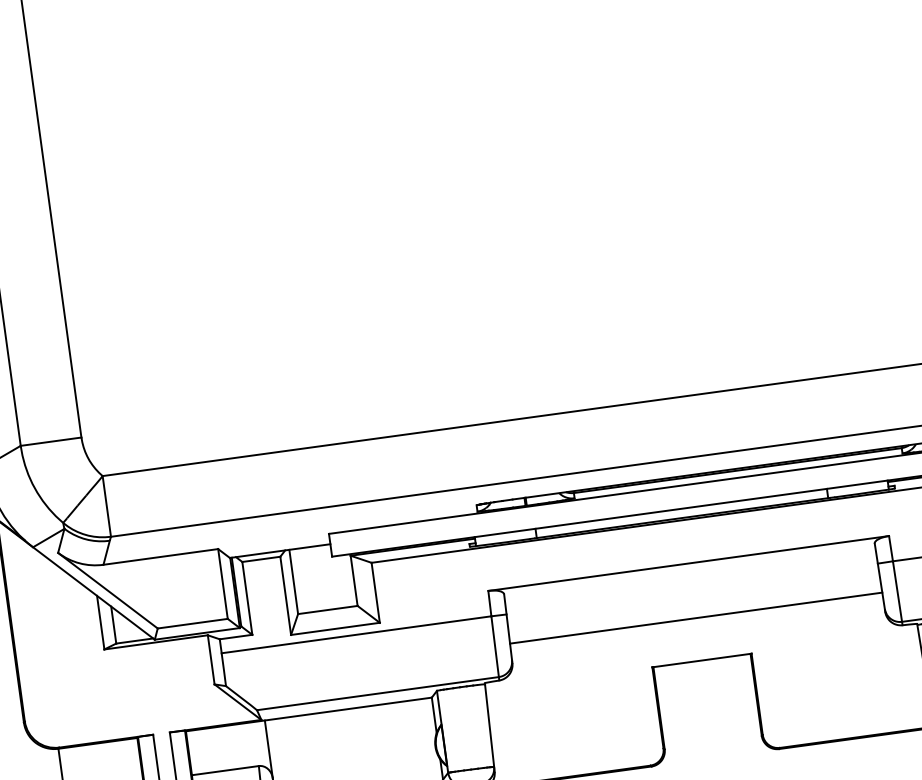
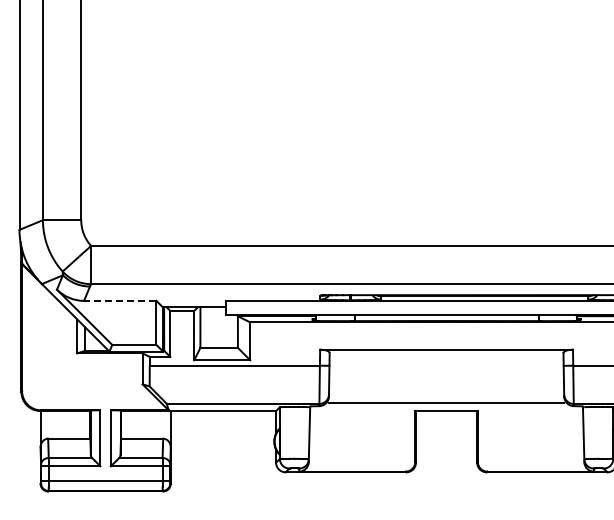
line: (159, 556) -> (119, 300), solid -> dashed
line: (696, 618) -> (446, 403), moved

